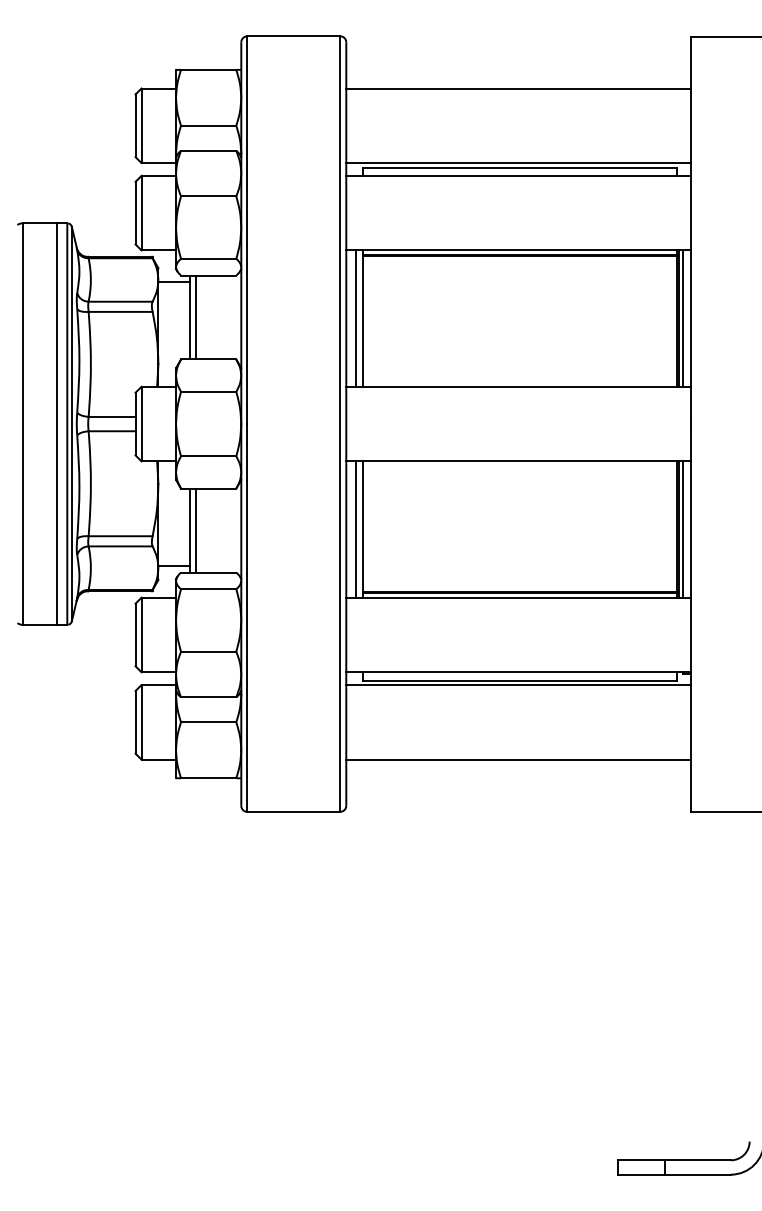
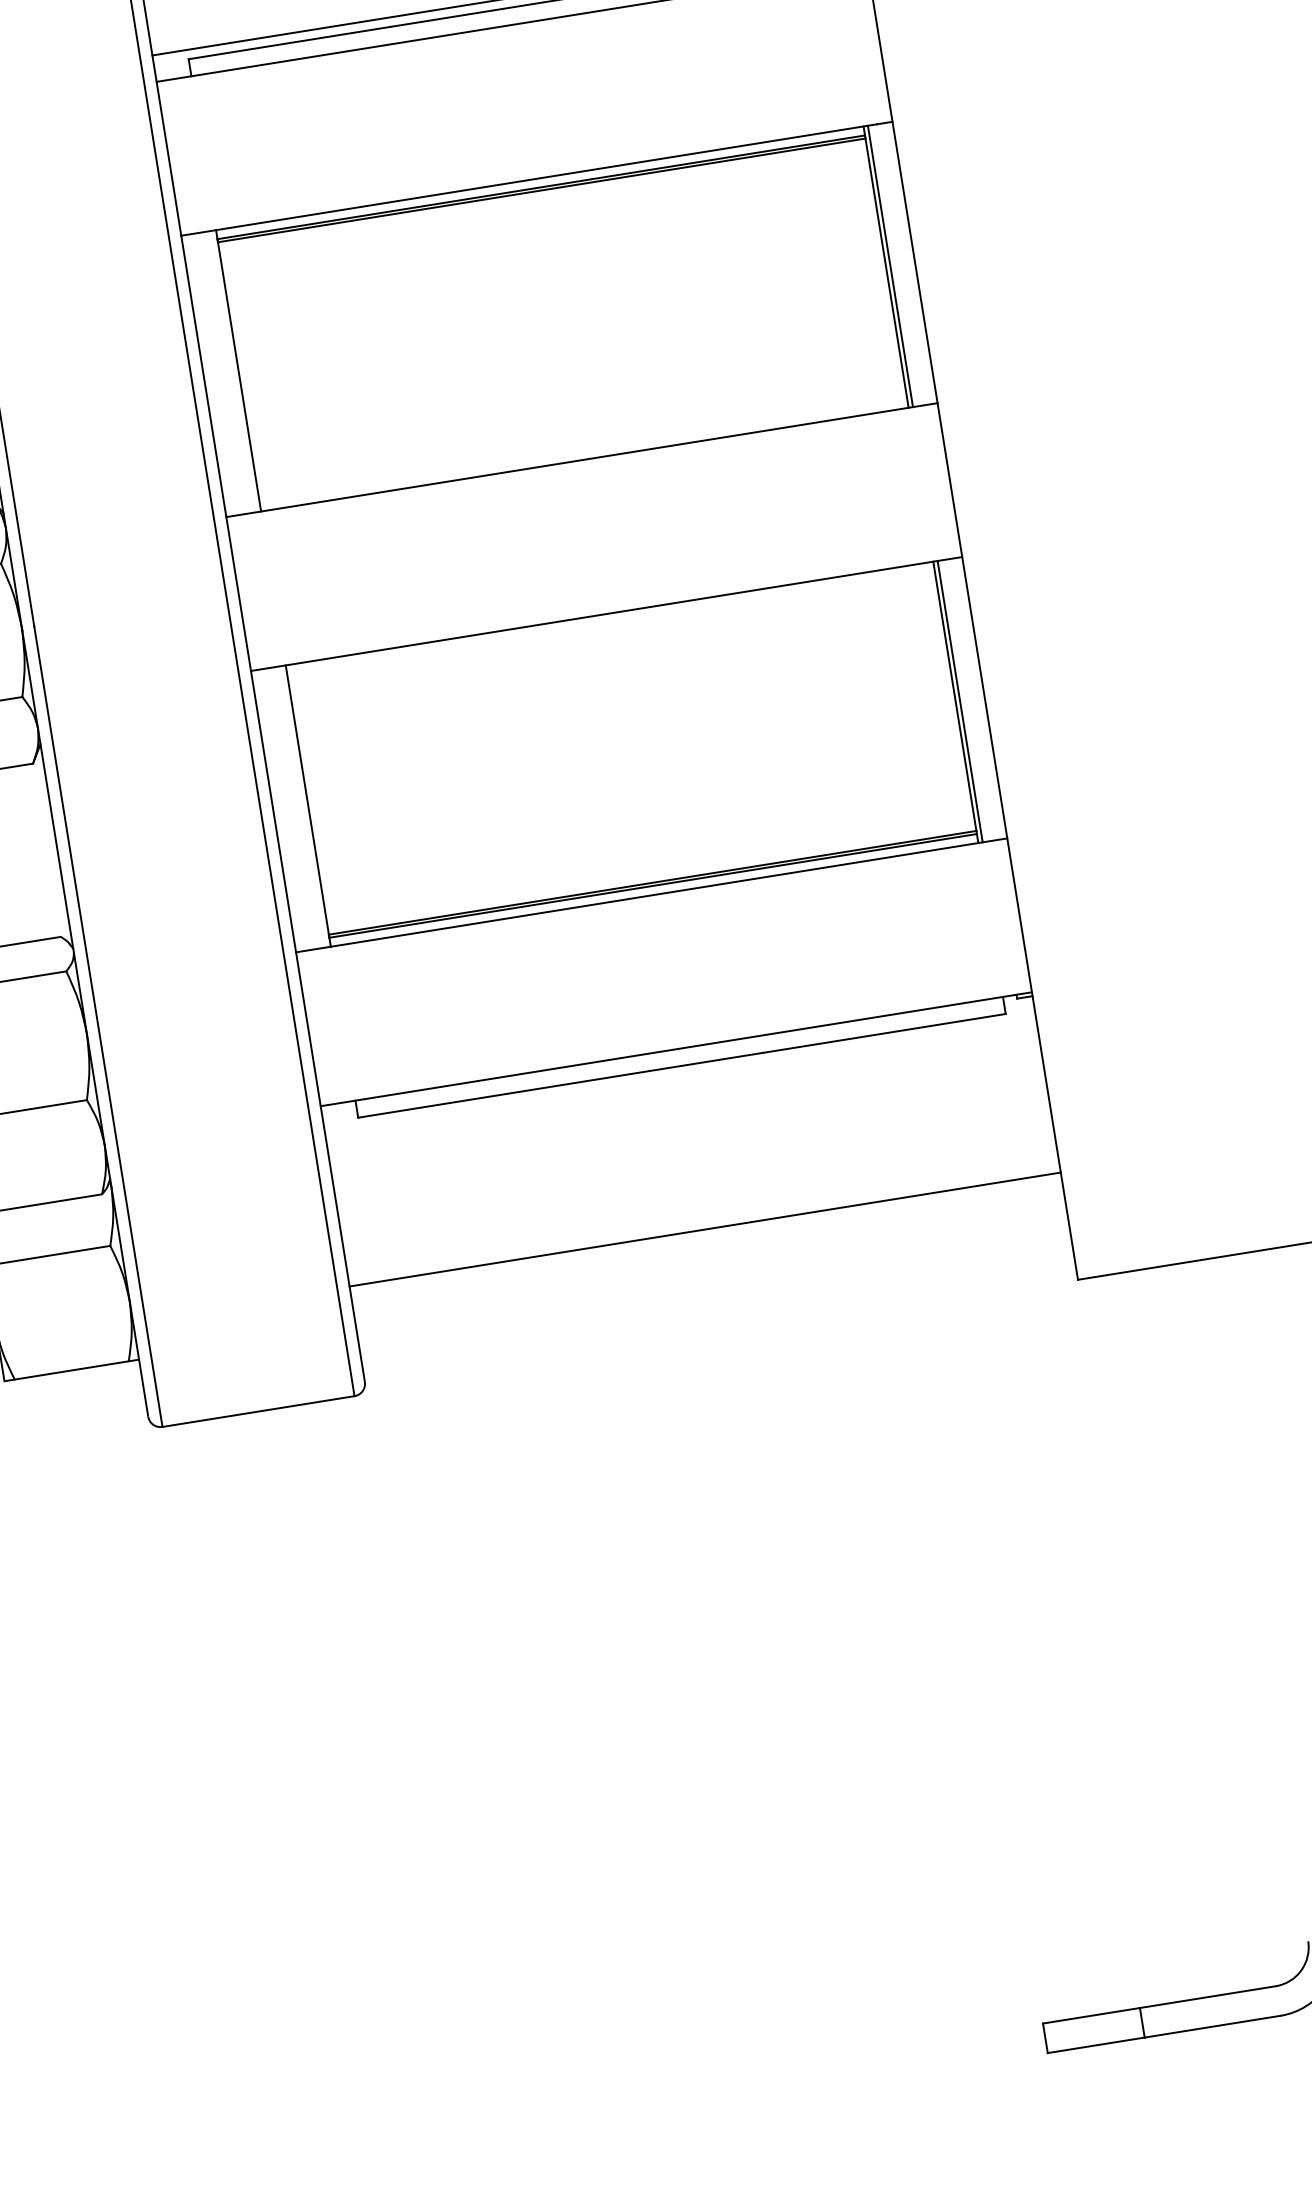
line: (355, 318) -> (222, 373), removed
line: (683, 318) -> (899, 264), removed
line: (355, 529) -> (292, 808), removed
line: (683, 529) -> (969, 700), removed
line: (518, 685) -> (680, 1076), removed

